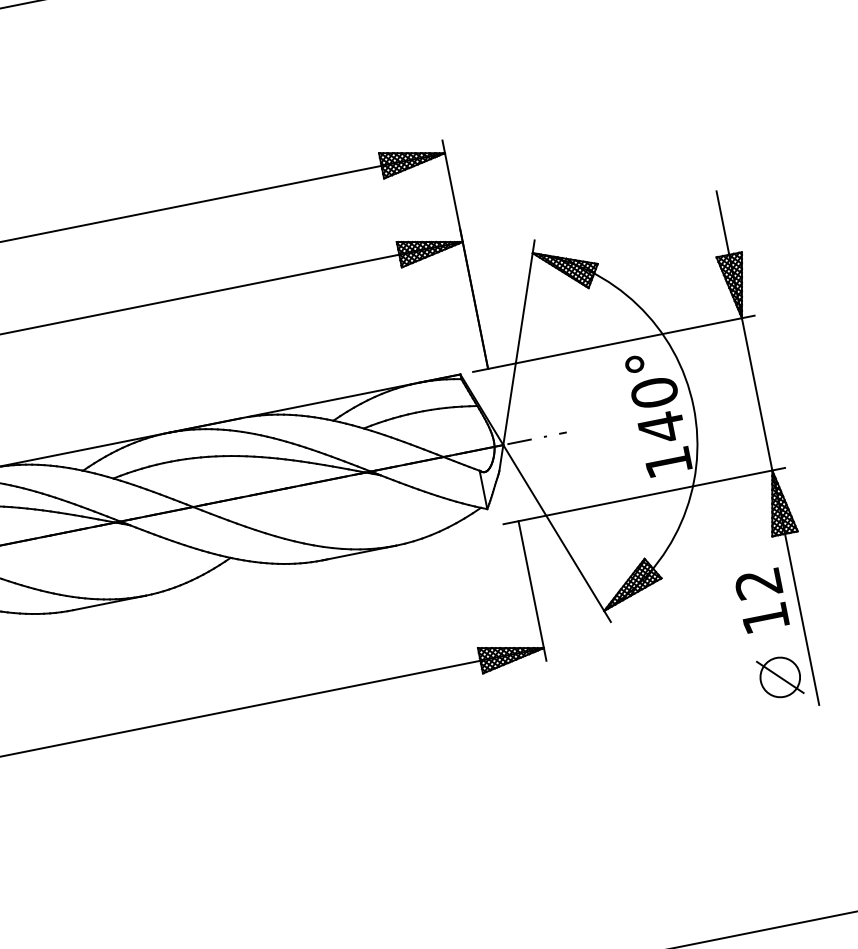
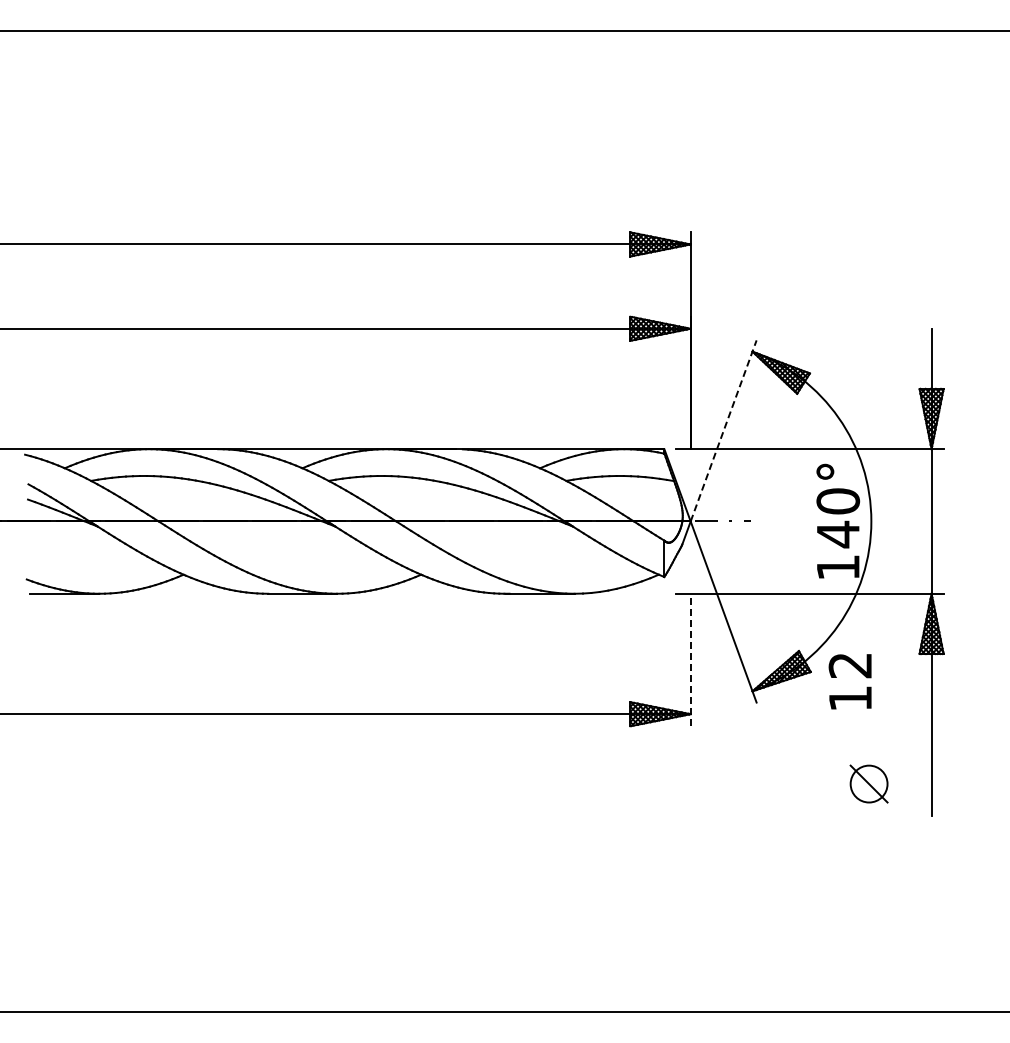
line: (518, 342) -> (723, 430), solid -> dashed
line: (532, 590) -> (690, 659), solid -> dashed
text: (761, 600) -> (849, 681), moved
part: (779, 676) -> (868, 783), moved

